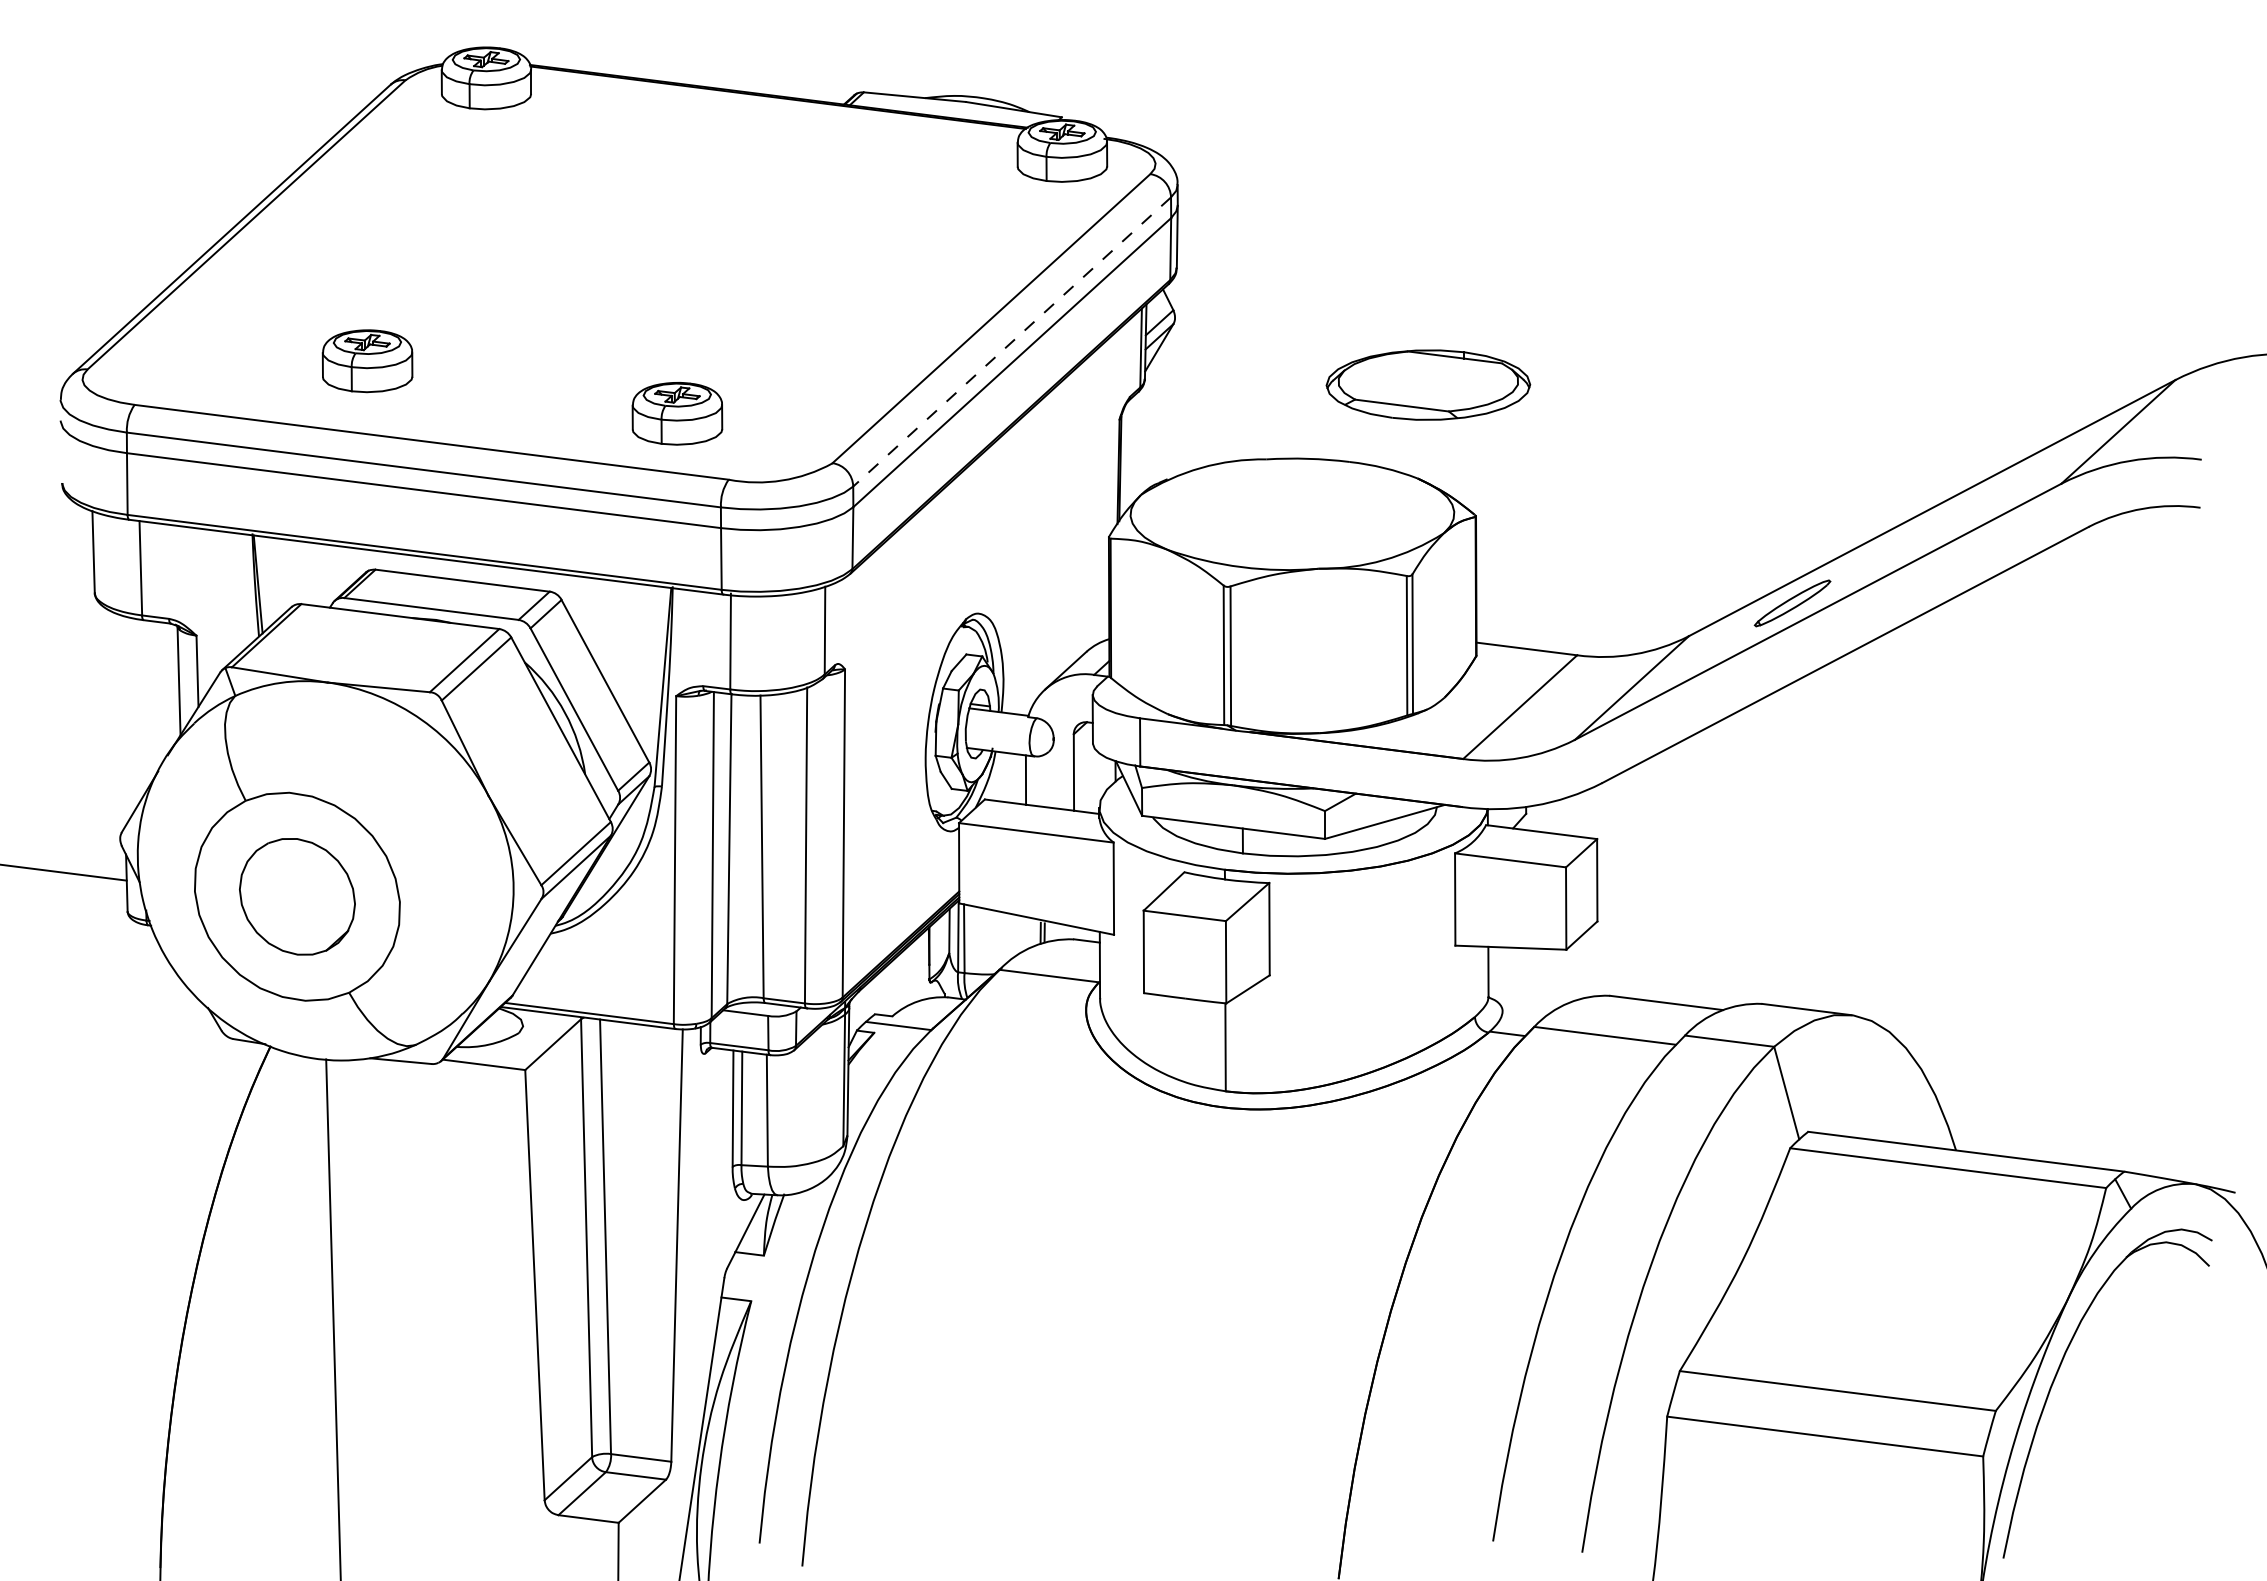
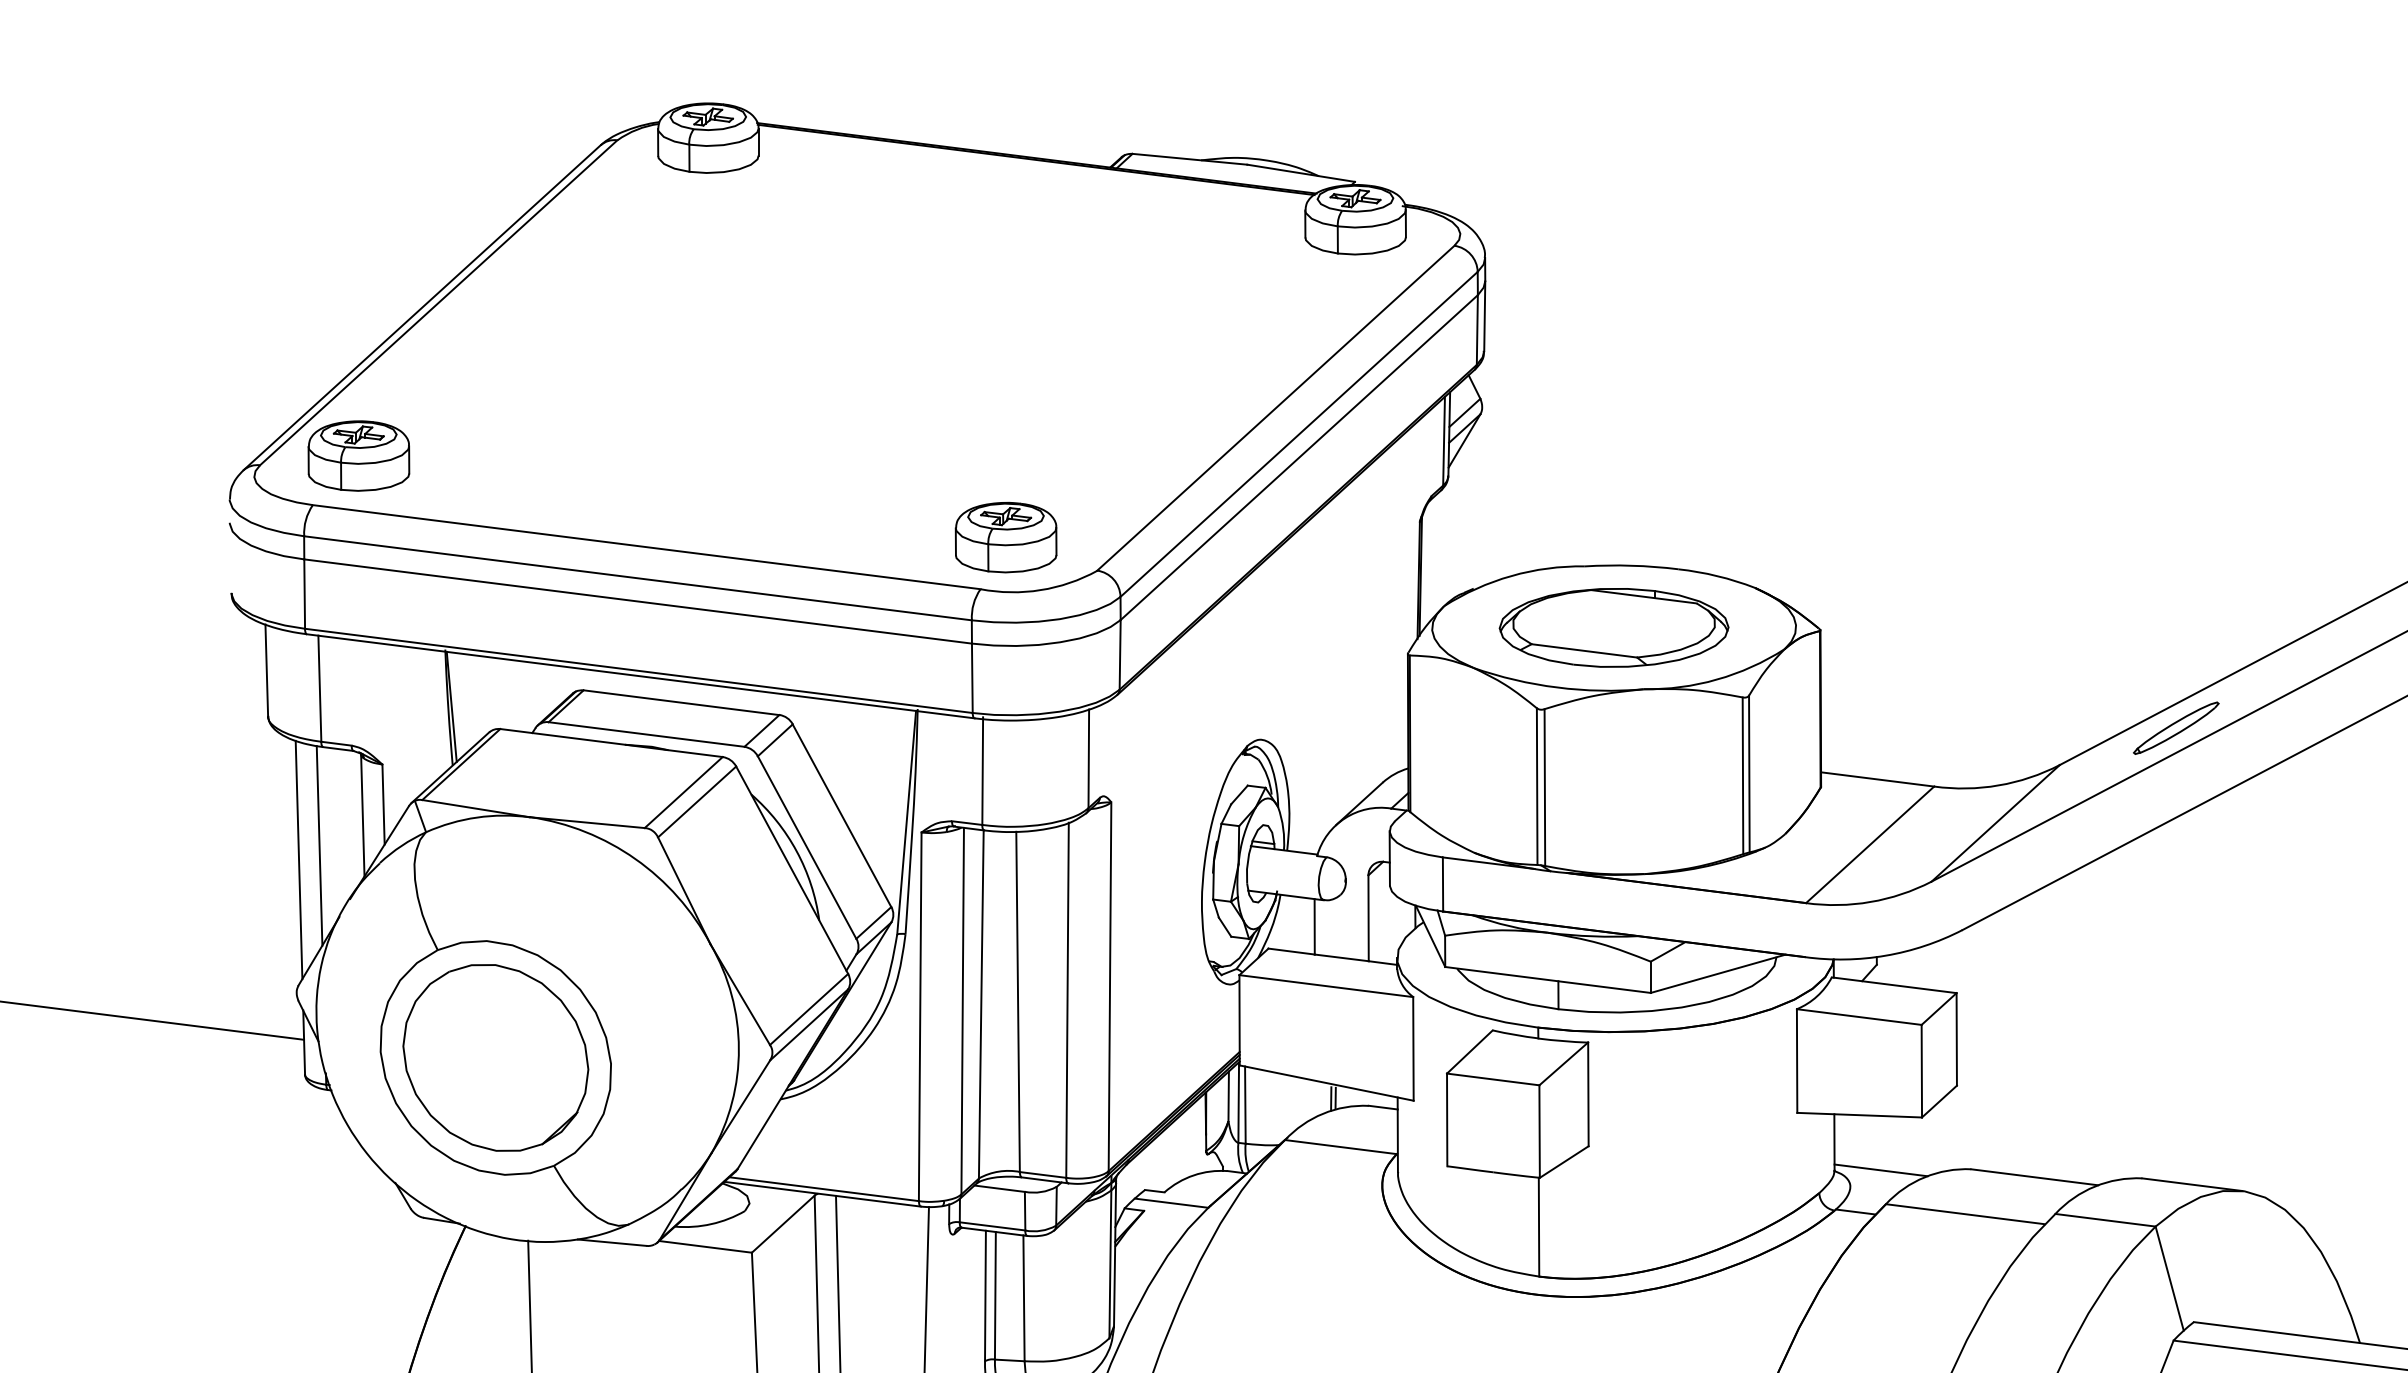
line: (1012, 341) -> (1299, 433), dashed -> solid
part: (367, 361) -> (358, 456), moved
part: (1428, 384) -> (1614, 627), moved
part: (677, 413) -> (1006, 537), moved
line: (140, 707) -> (319, 845), added
line: (122, 720) -> (299, 859), added
part: (297, 896) -> (495, 1057), size x1.43
line: (1529, 996) -> (1880, 1170), added

